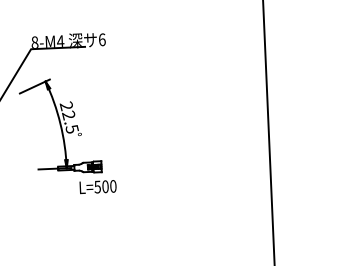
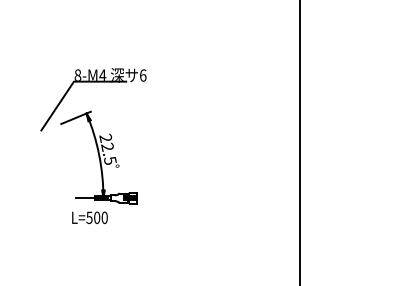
text: (97, 186) -> (89, 217), moved

